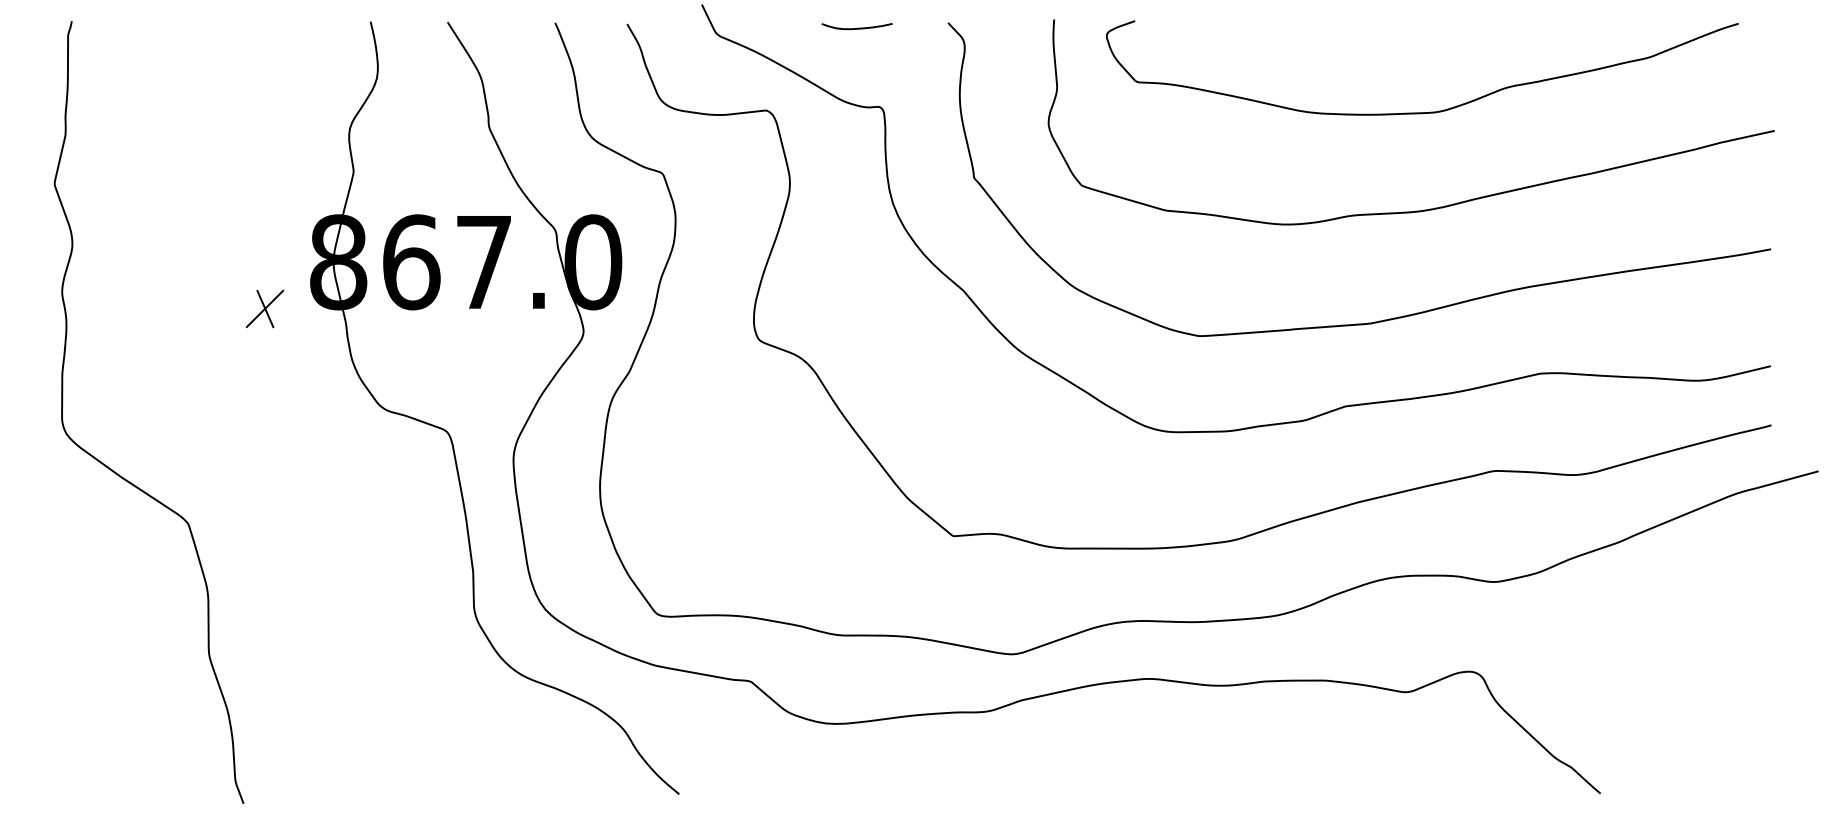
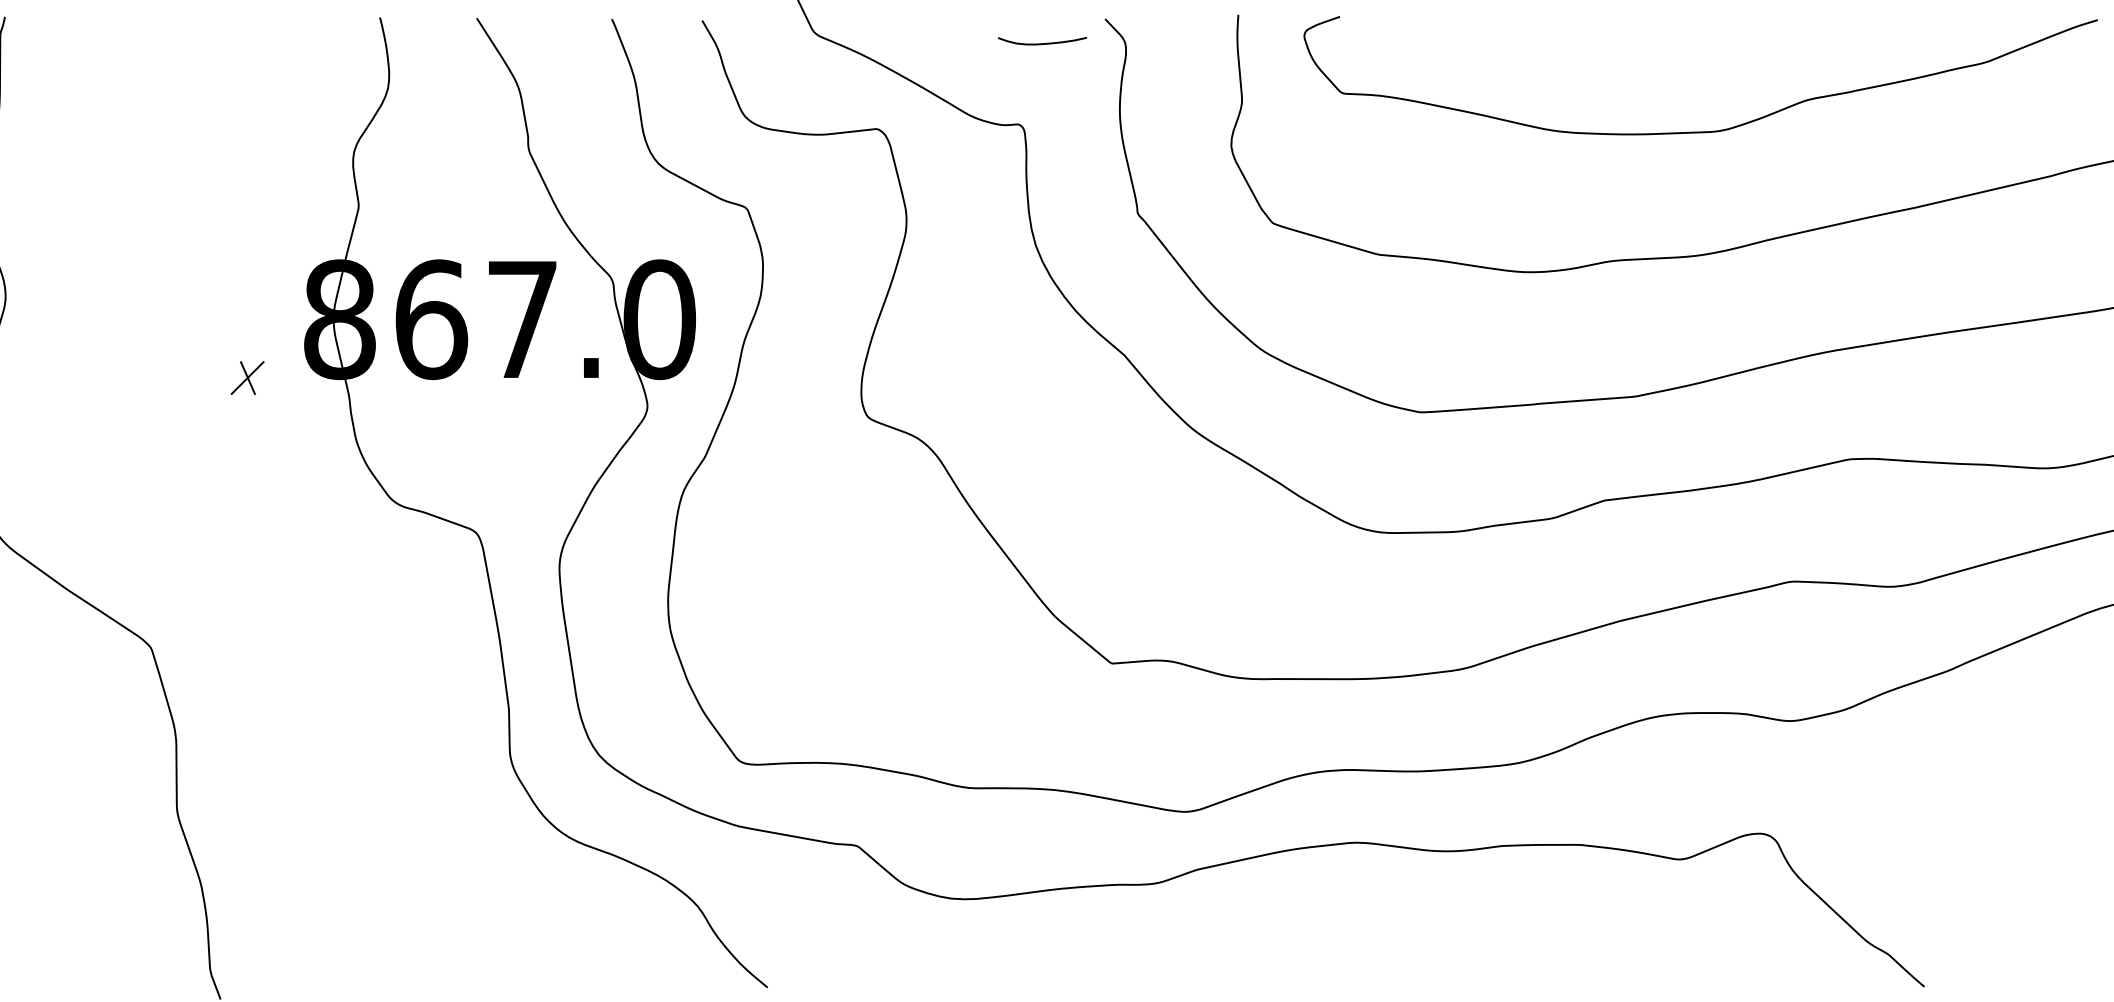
curve: (857, 27) -> (1042, 42), moved
part: (265, 308) -> (248, 377), size x0.7

